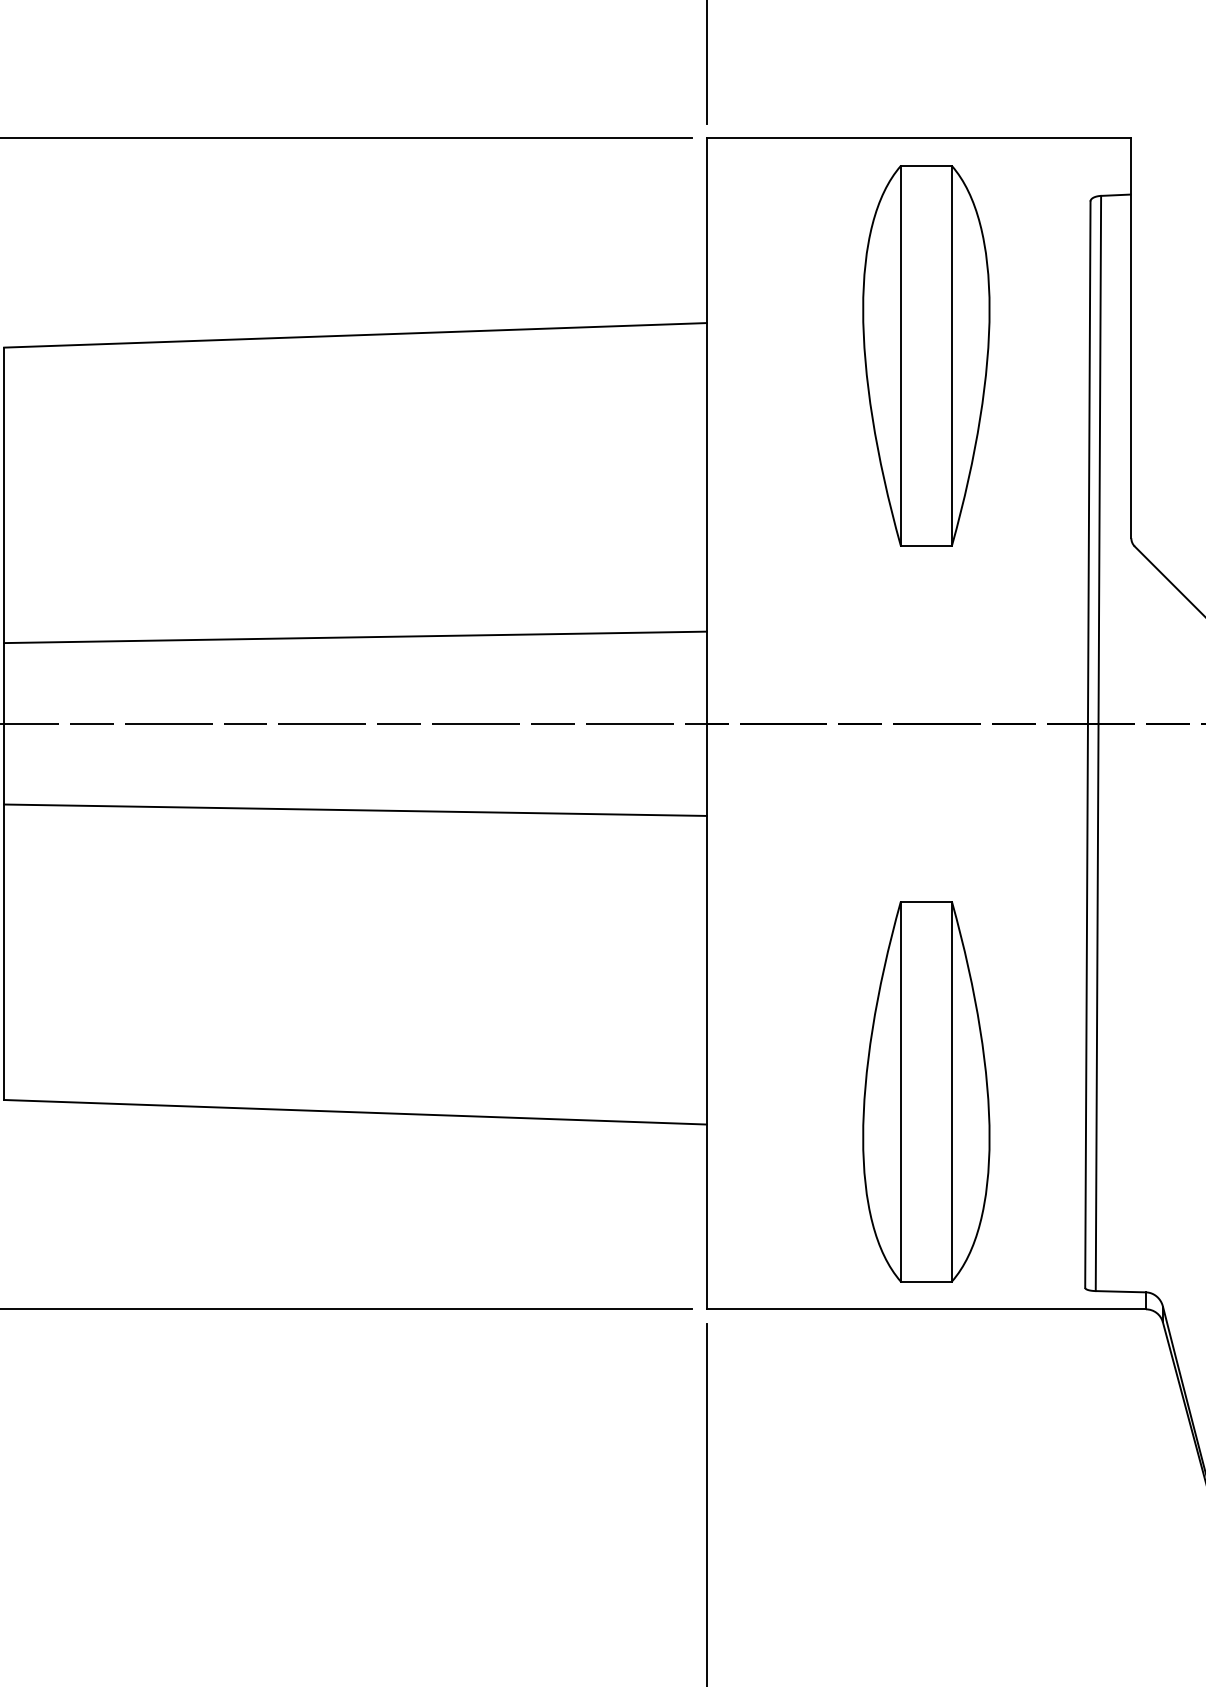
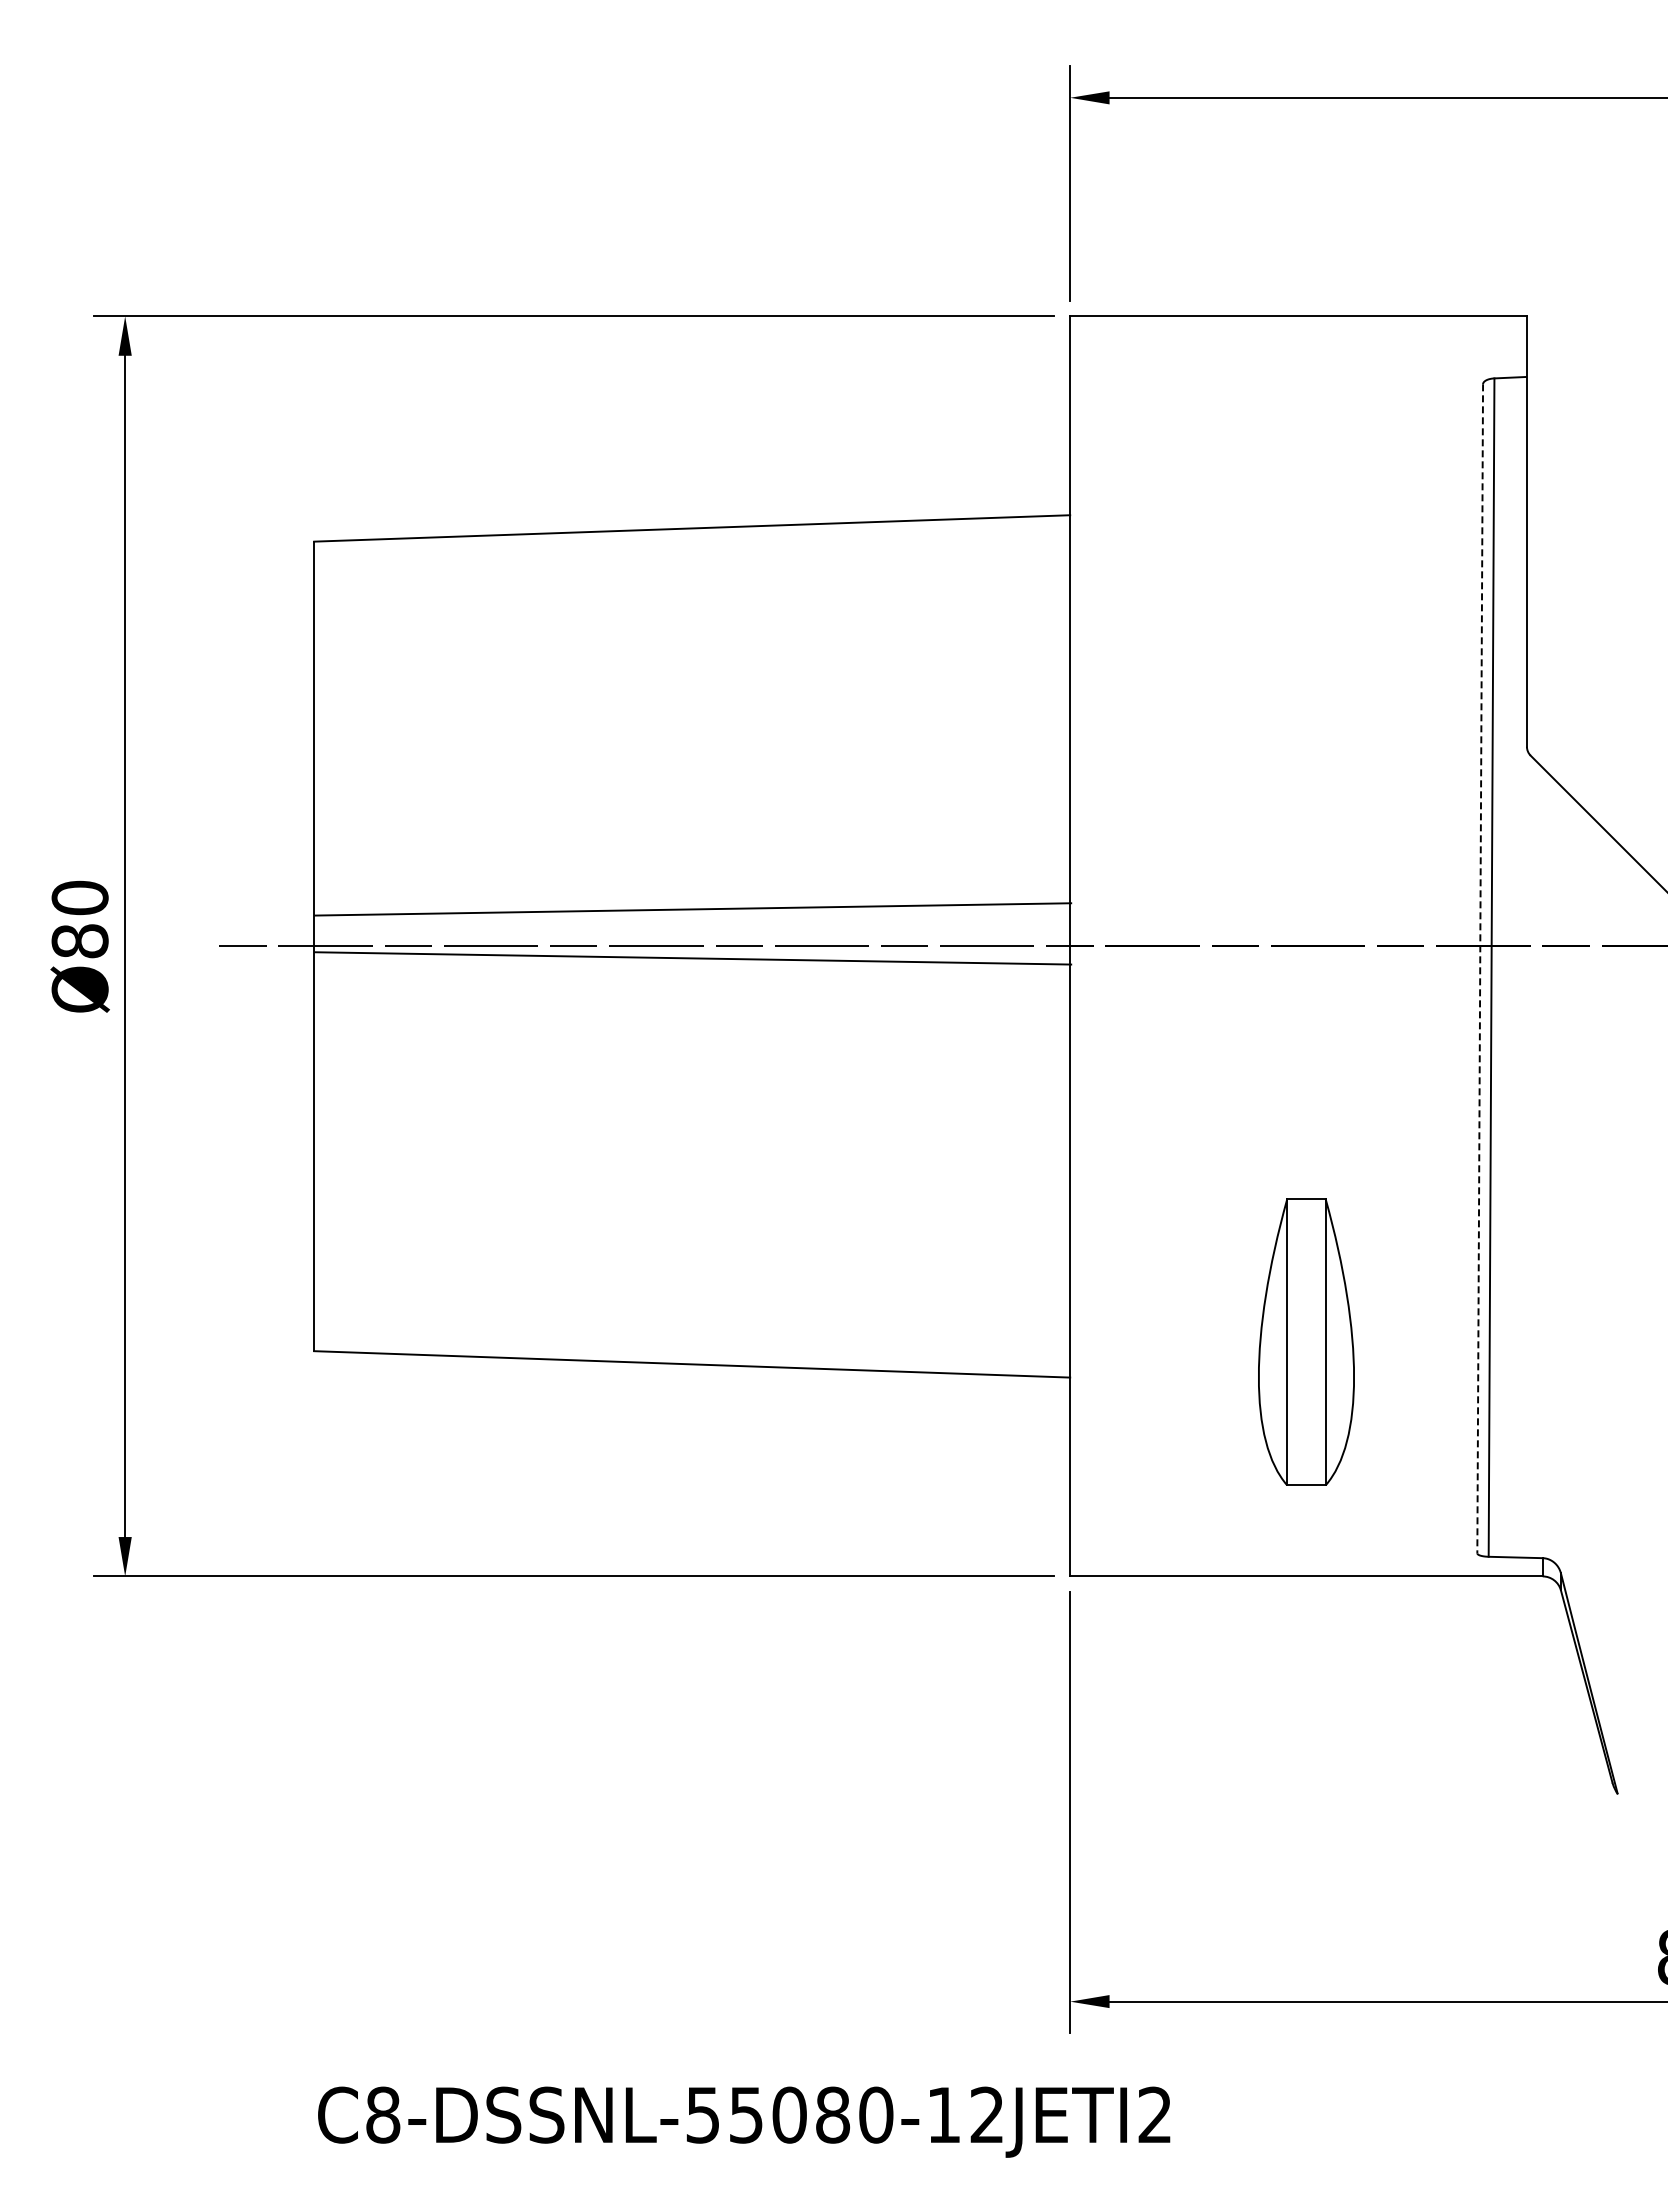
part: (926, 355) -> (1306, 550), removed
line: (355, 637) -> (693, 909), moved
line: (1088, 744) -> (1480, 968), solid -> dashed
line: (355, 810) -> (693, 958), moved
part: (926, 1091) -> (1306, 1342), size x0.7

